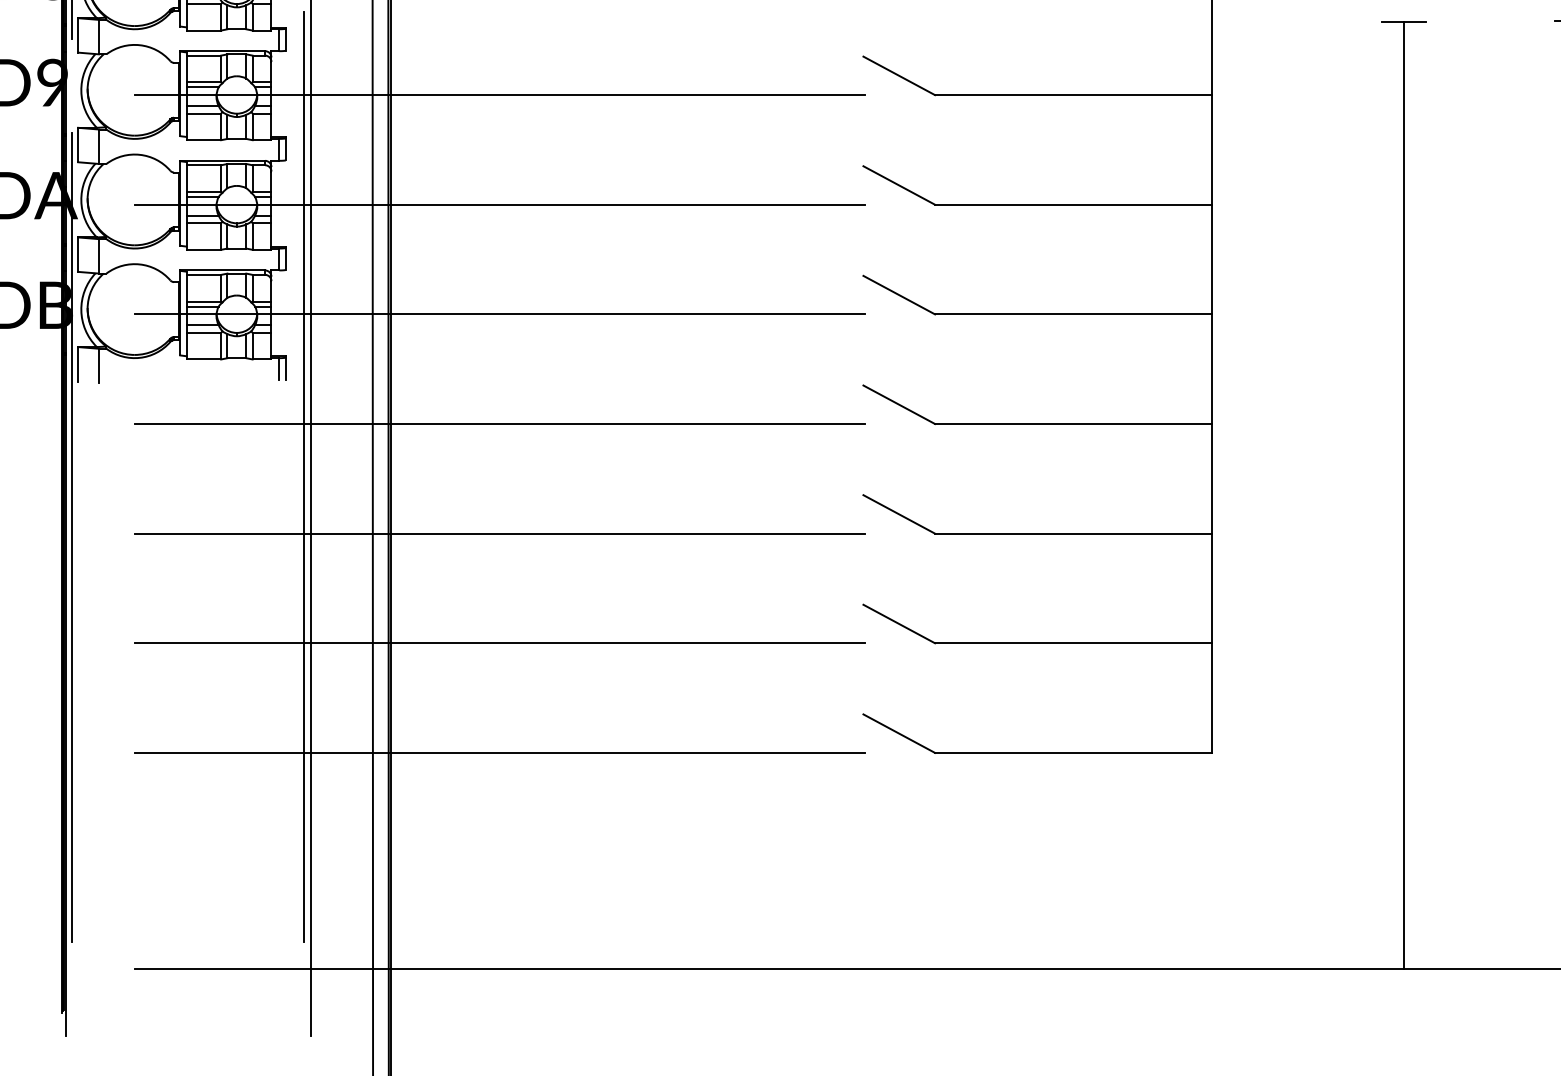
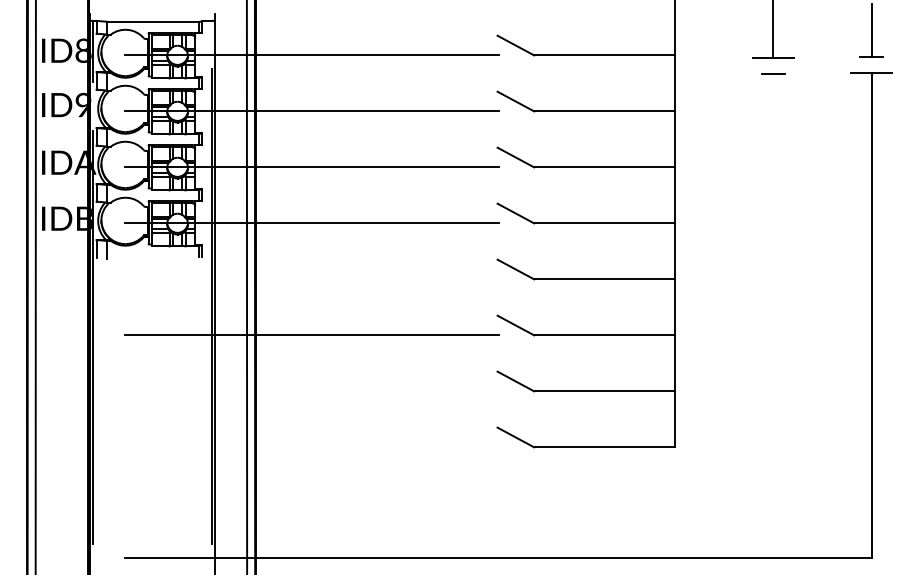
line: (499, 424) -> (311, 279), removed
line: (1403, 494) -> (773, 315), removed
line: (499, 643) -> (311, 391), removed
line: (499, 753) -> (311, 447), removed

